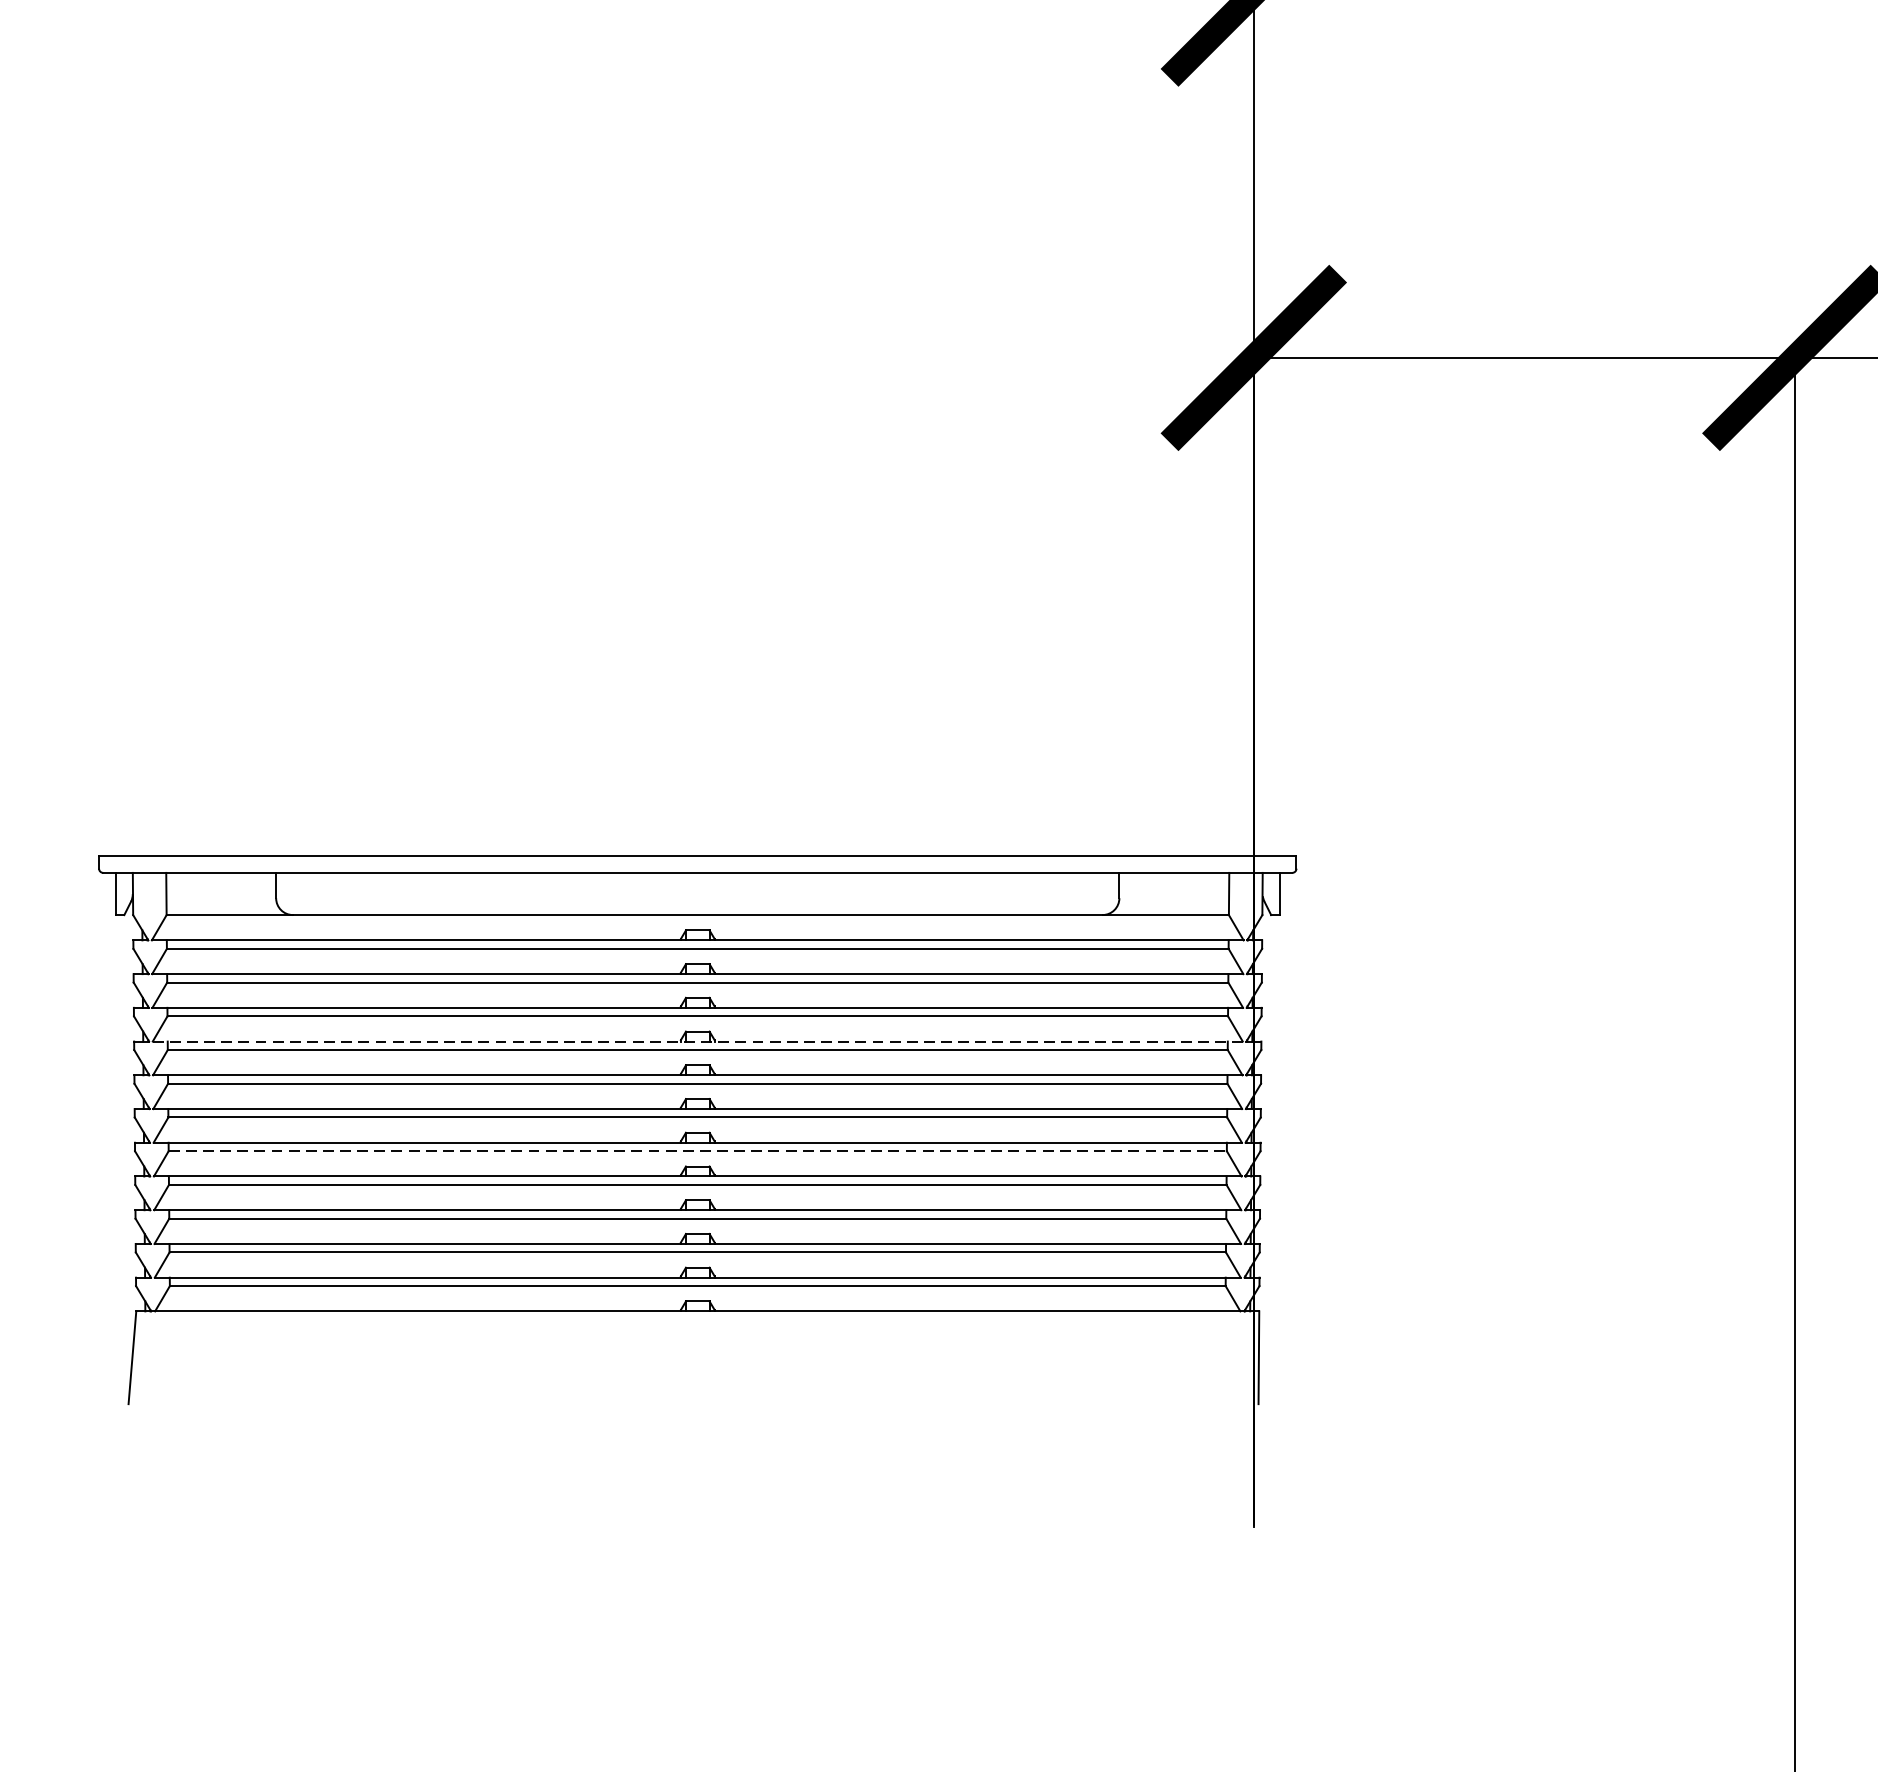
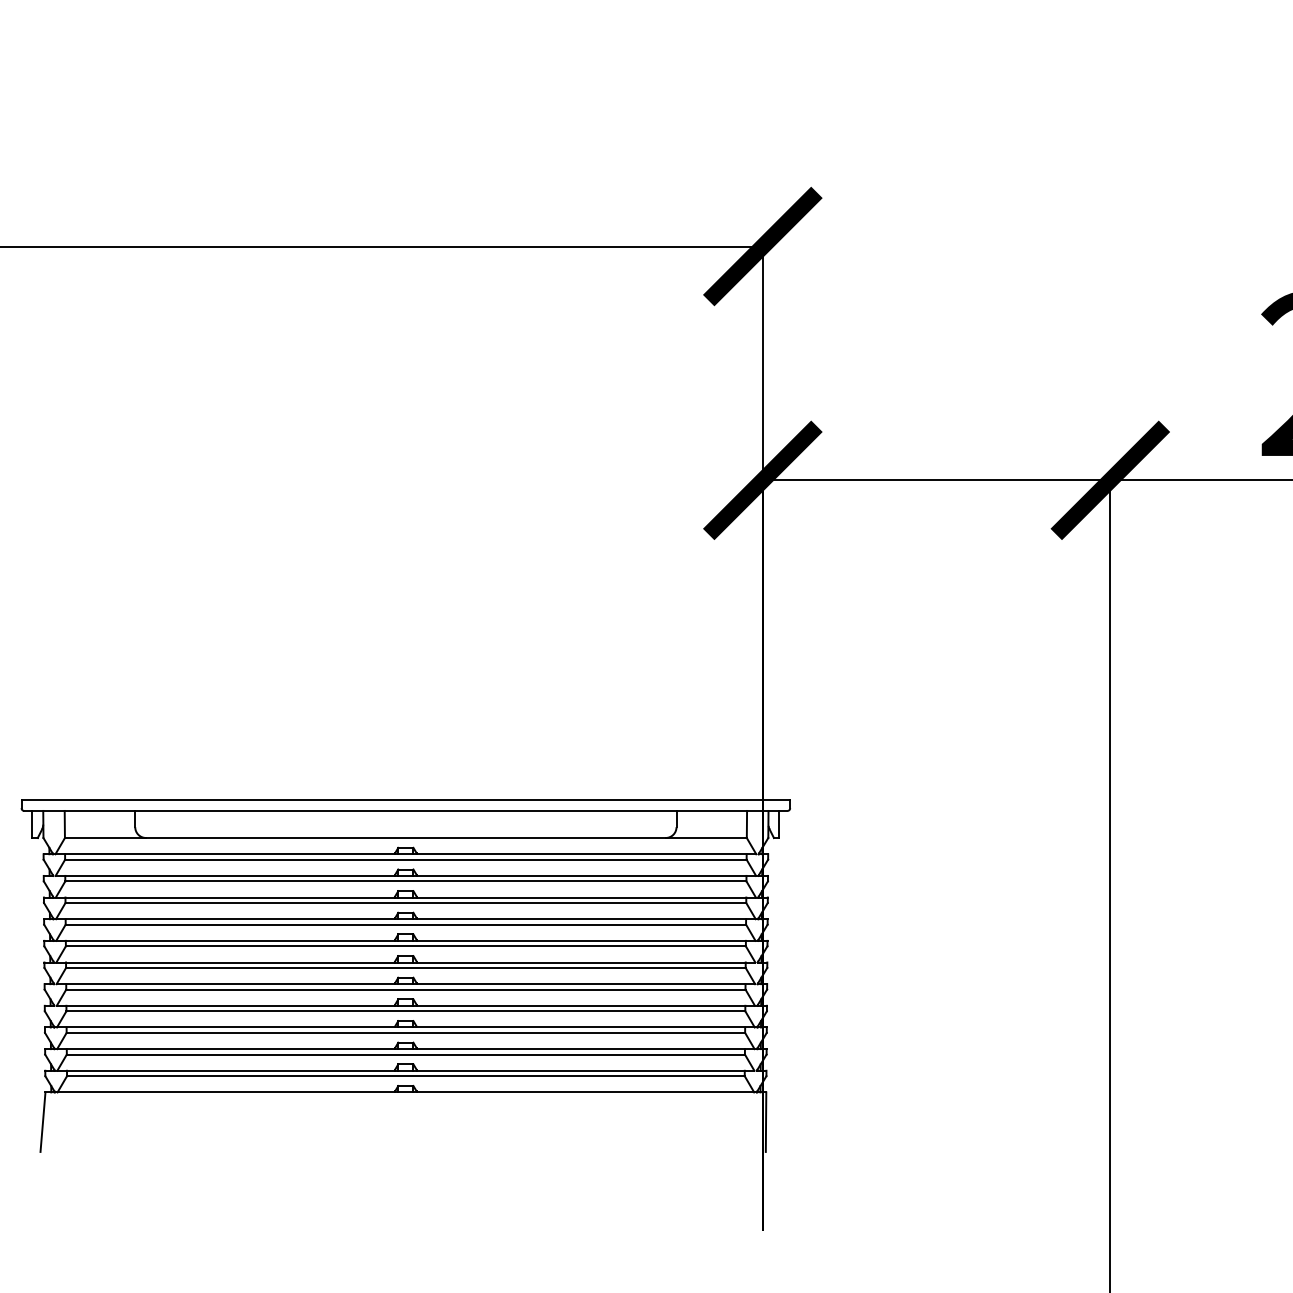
line: (697, 1042) -> (405, 919), dashed -> solid
line: (697, 1151) -> (405, 989), dashed -> solid

